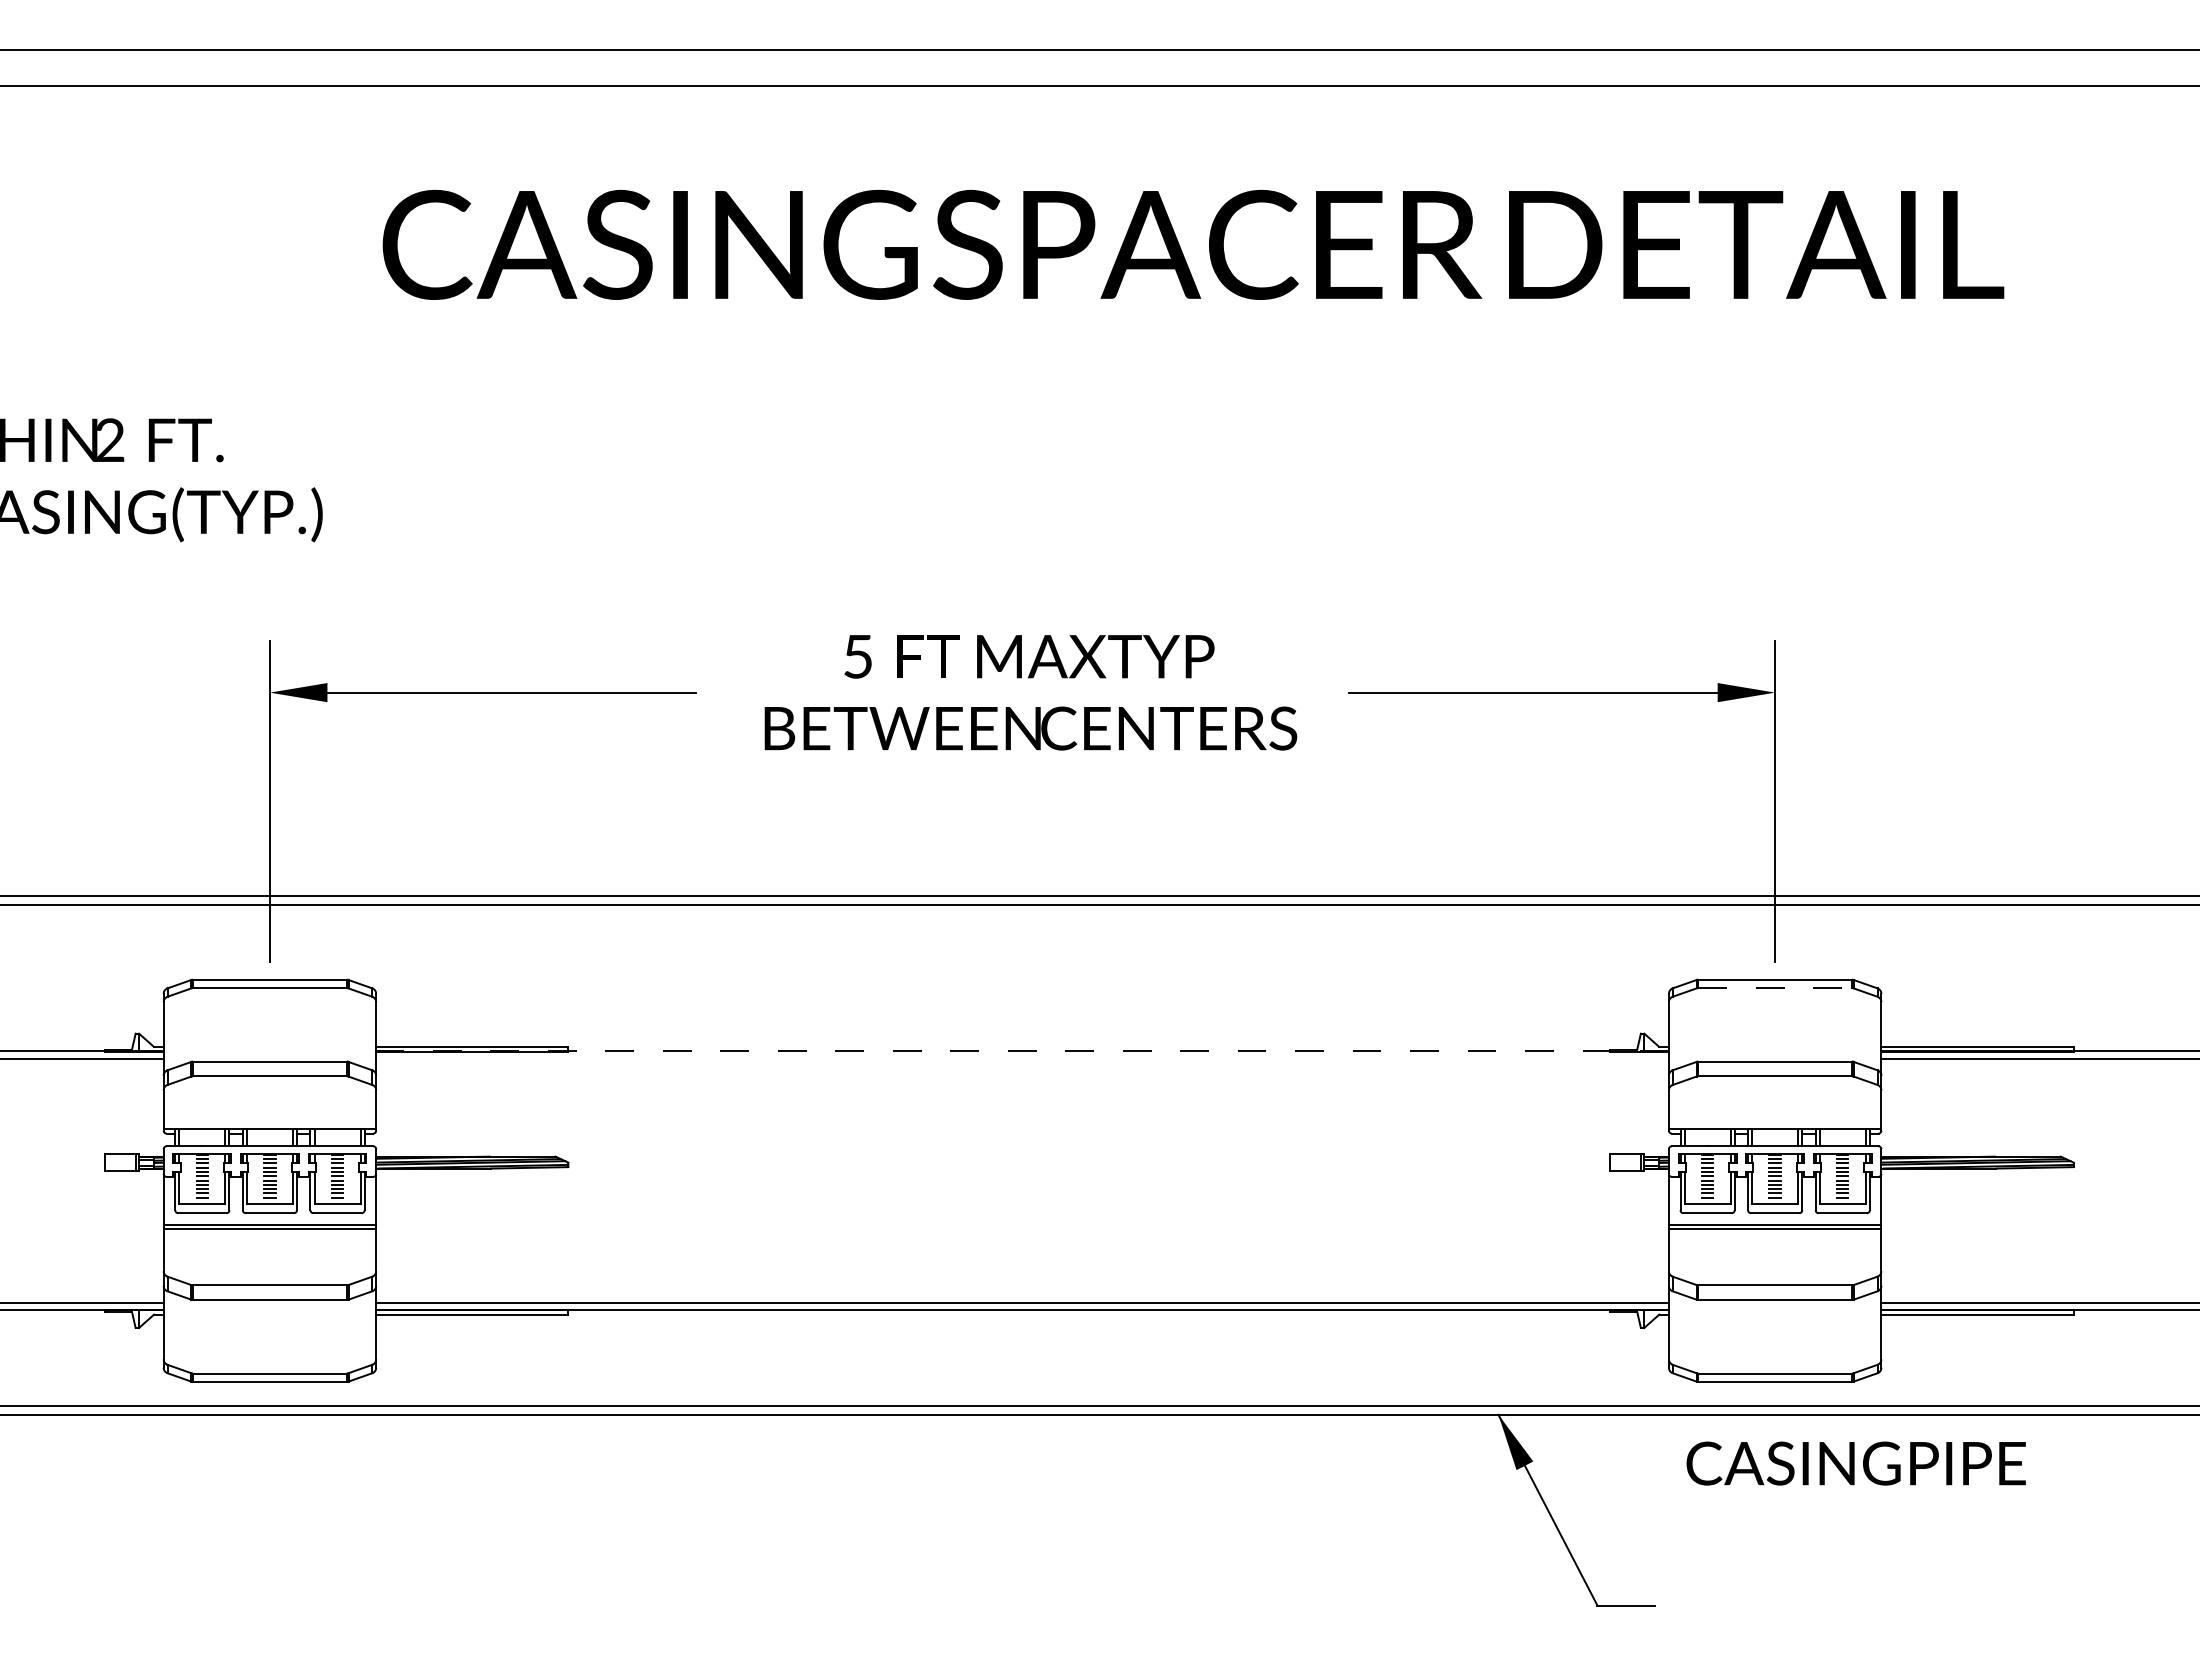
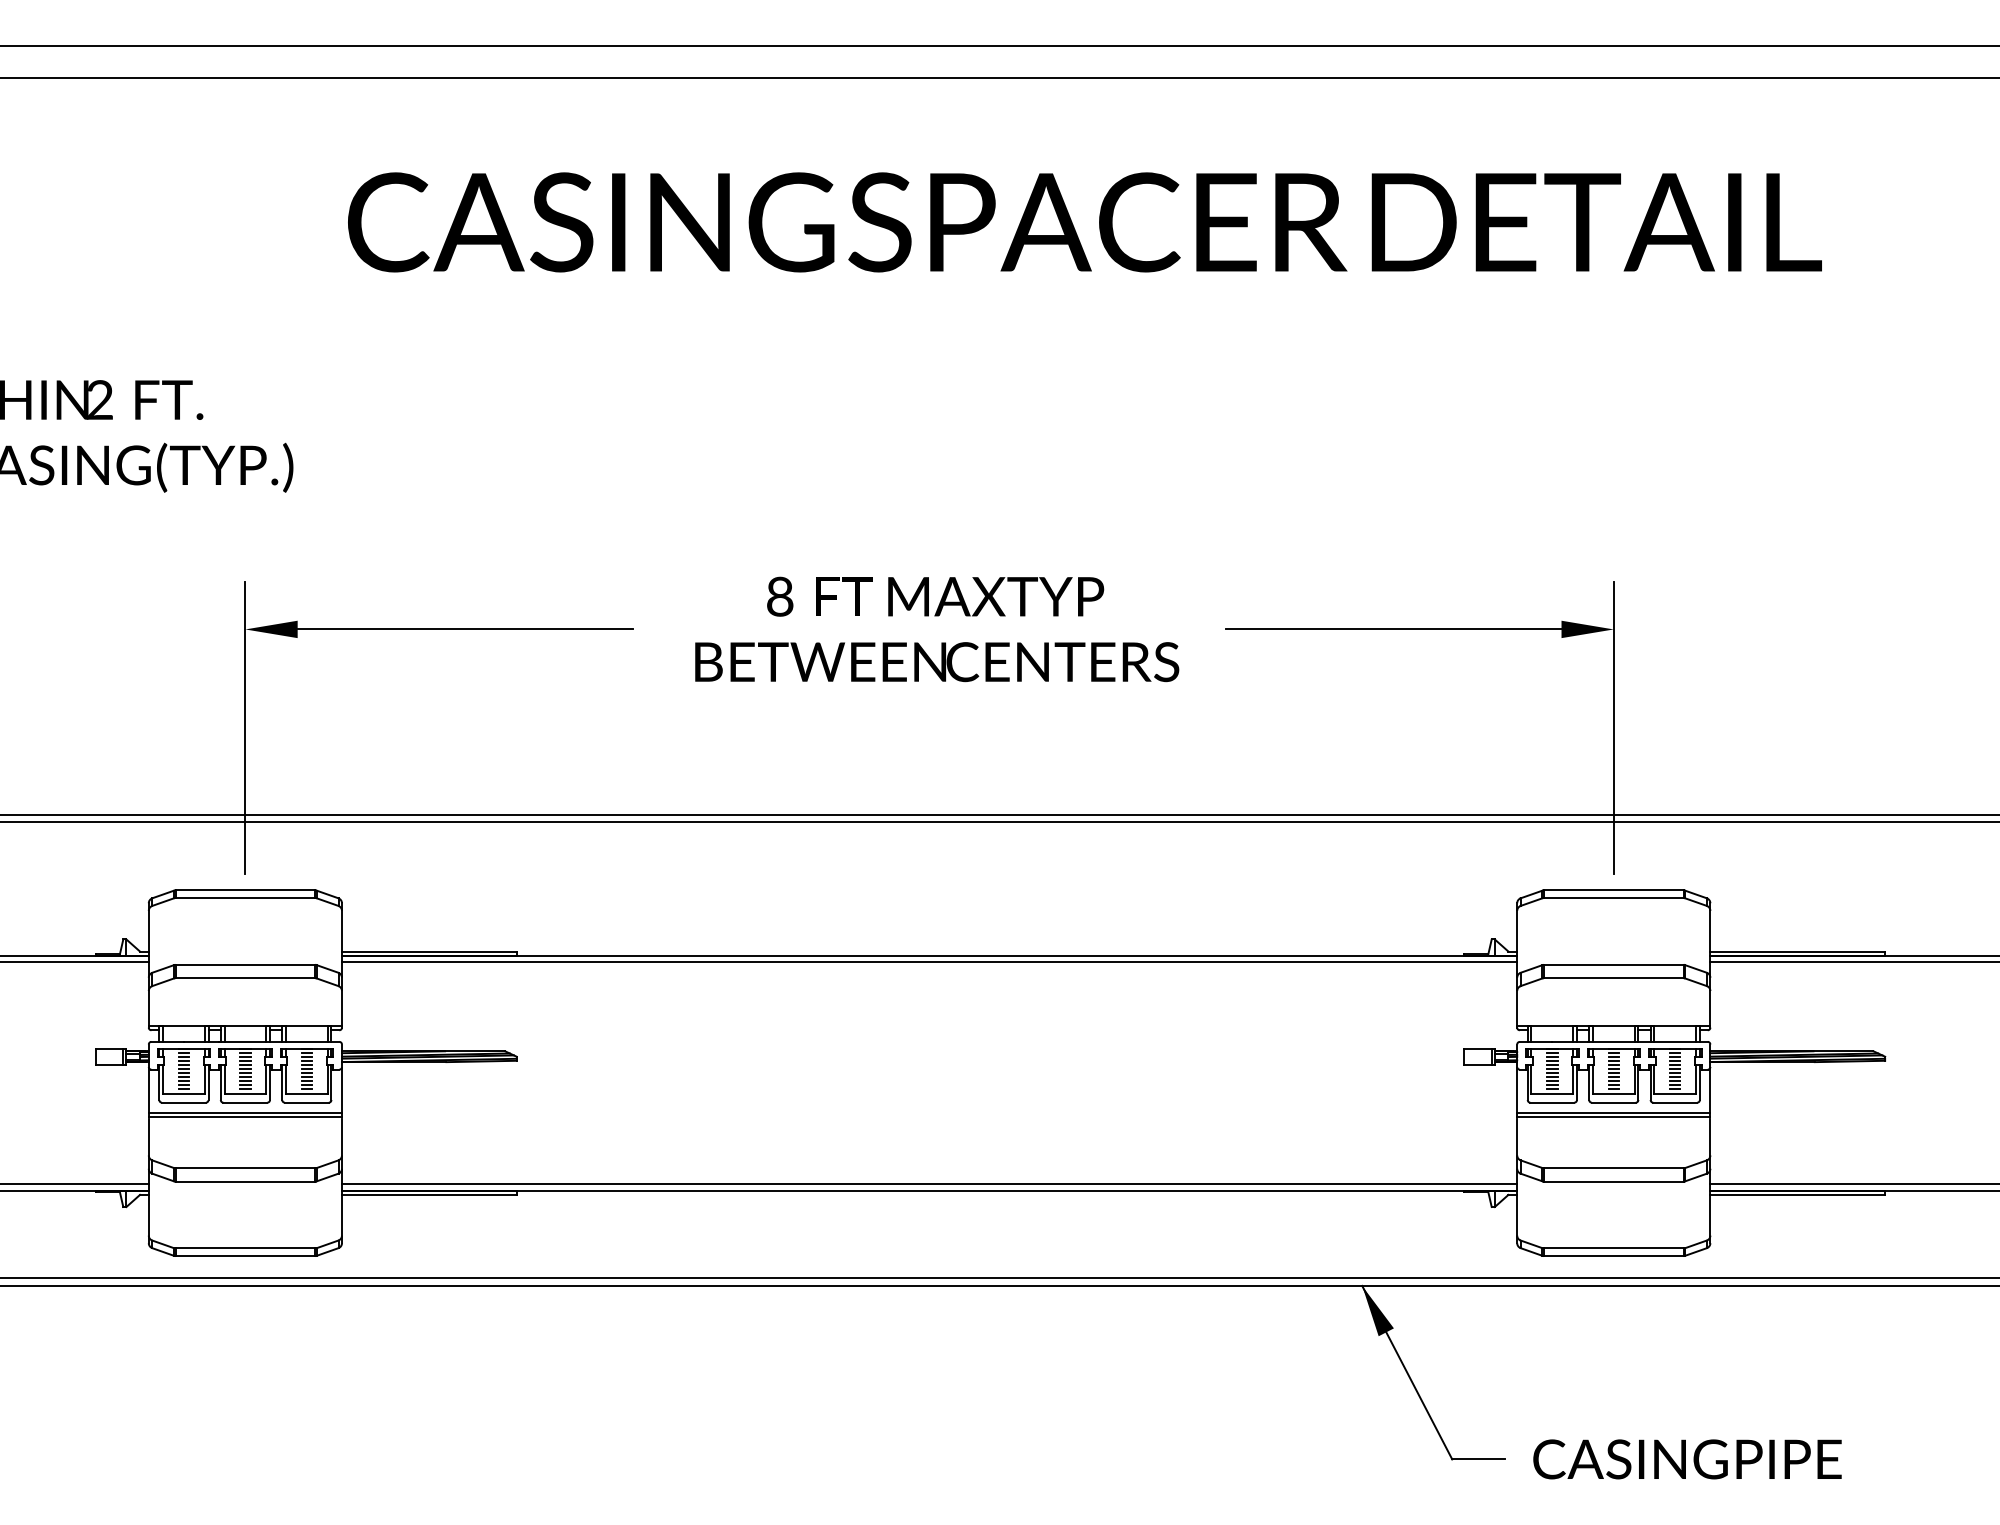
text: (857, 656) -> (779, 596), 5 -> 8
line: (1775, 988) -> (1614, 898), dashed -> solid
line: (1022, 1051) -> (929, 955), dashed -> solid
line: (1022, 1058) -> (929, 962), added
text: (1855, 1463) -> (1686, 1459), moved

